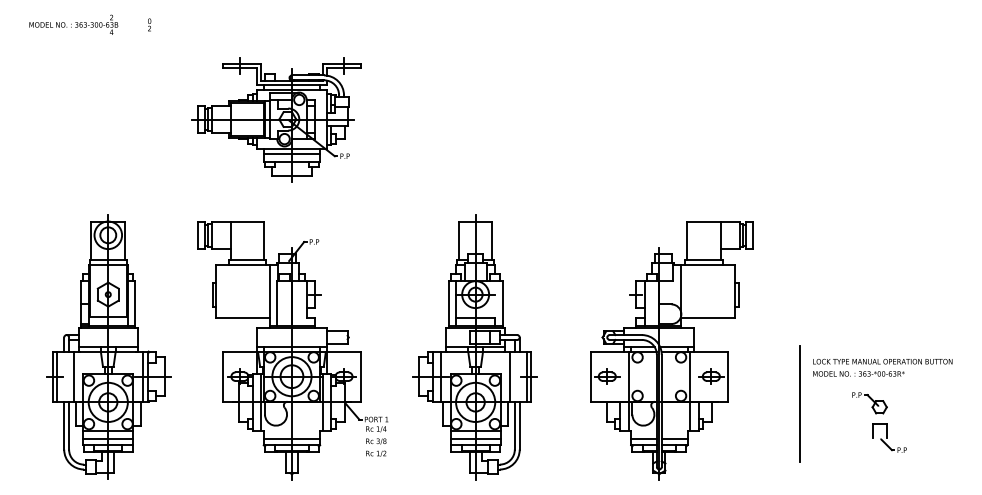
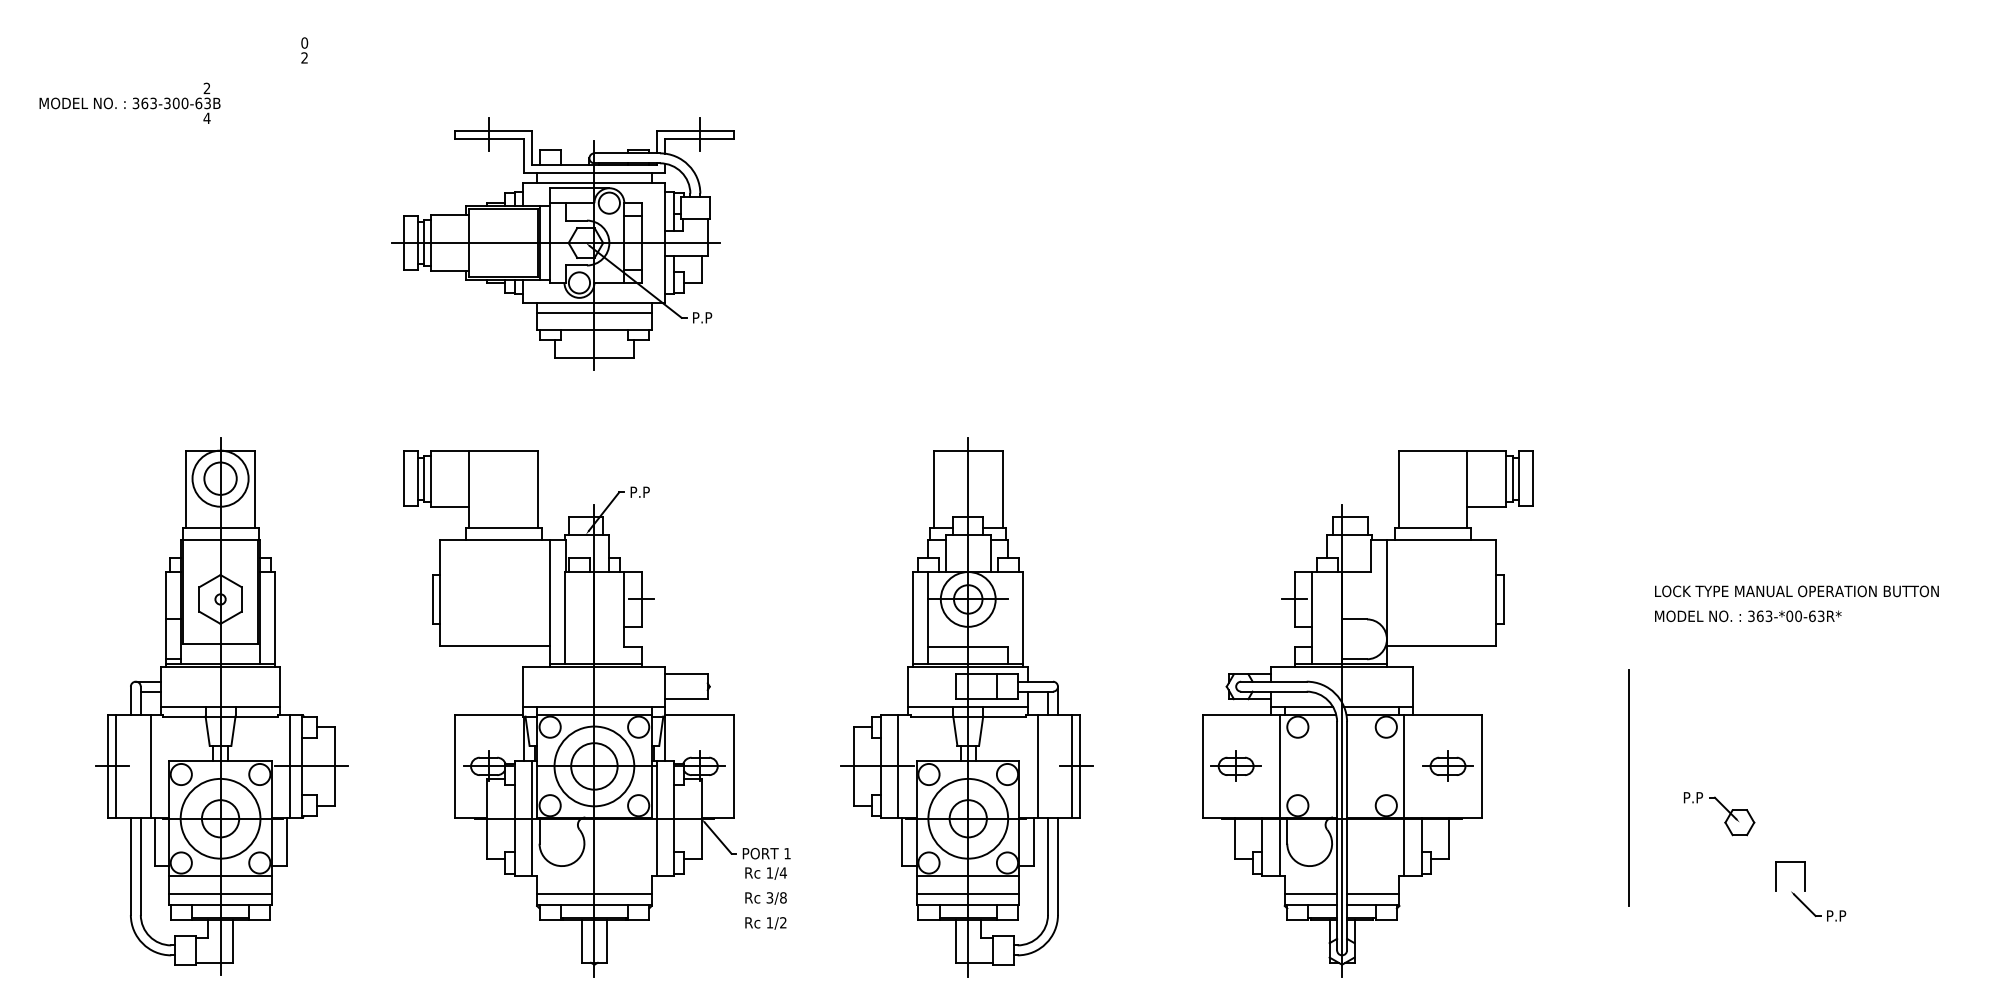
text: (73, 24) -> (129, 102), moved
text: (882, 367) -> (1796, 603), moved
line: (799, 403) -> (1627, 786), moved
part: (869, 403) -> (1718, 814), moved

